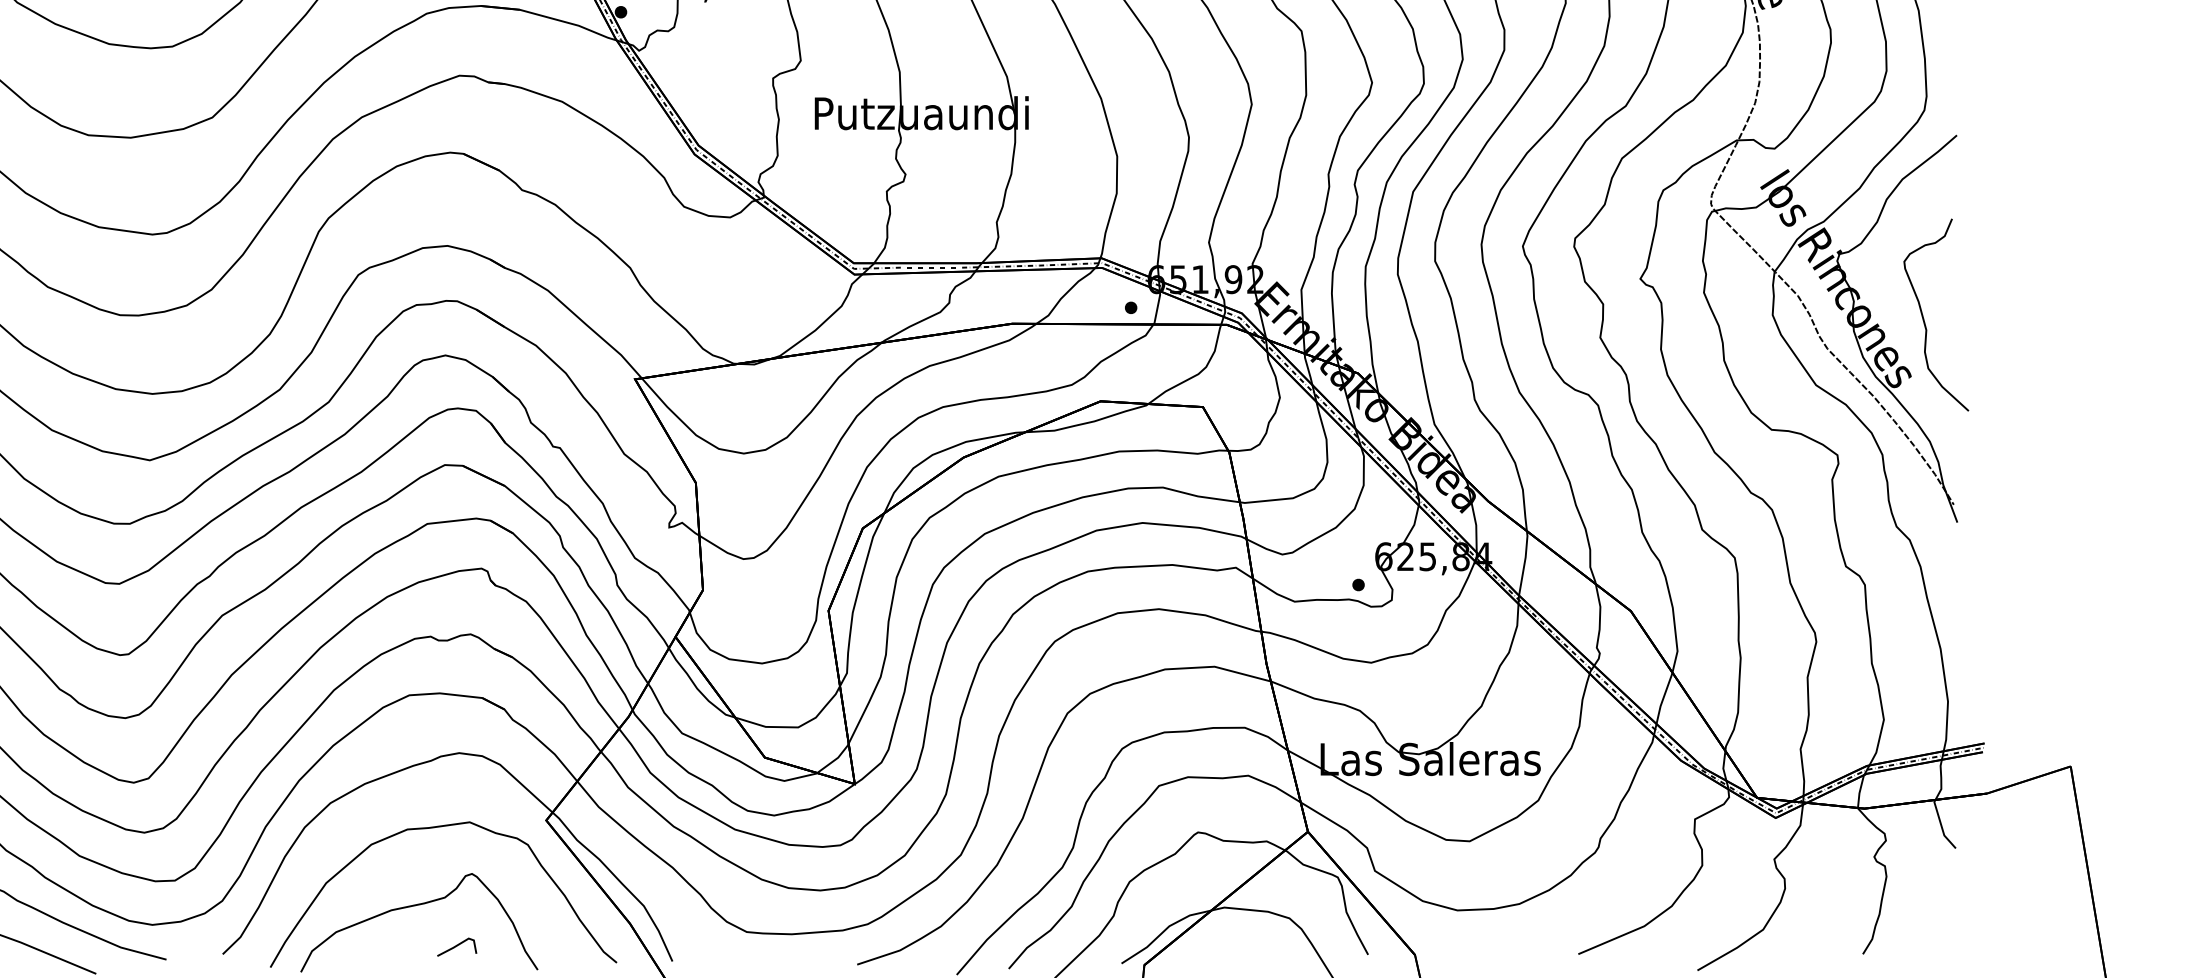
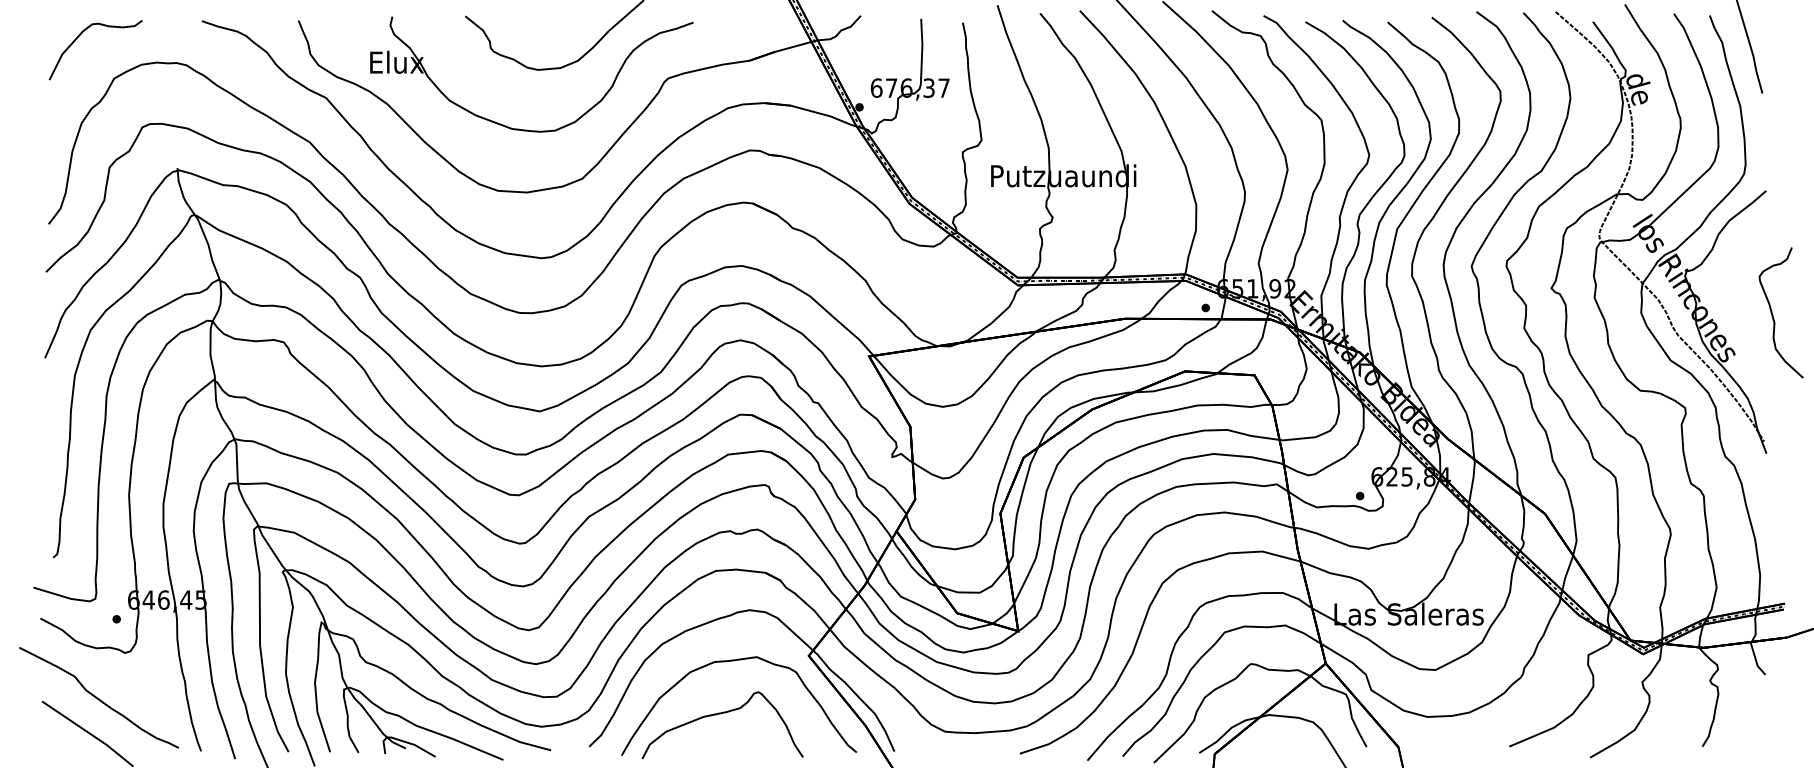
curve: (1924, 317) -> (1773, 314), moved
line: (457, 946) -> (748, 741), removed

